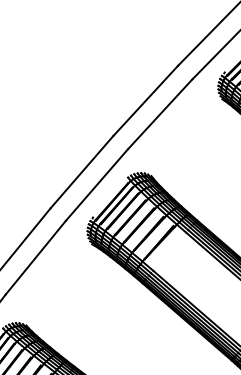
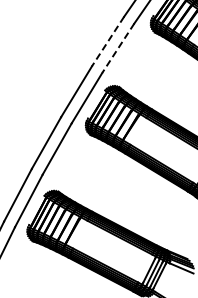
line: (146, 100) -> (108, 41), solid -> dashed
line: (160, 114) -> (118, 48), solid -> dashed

